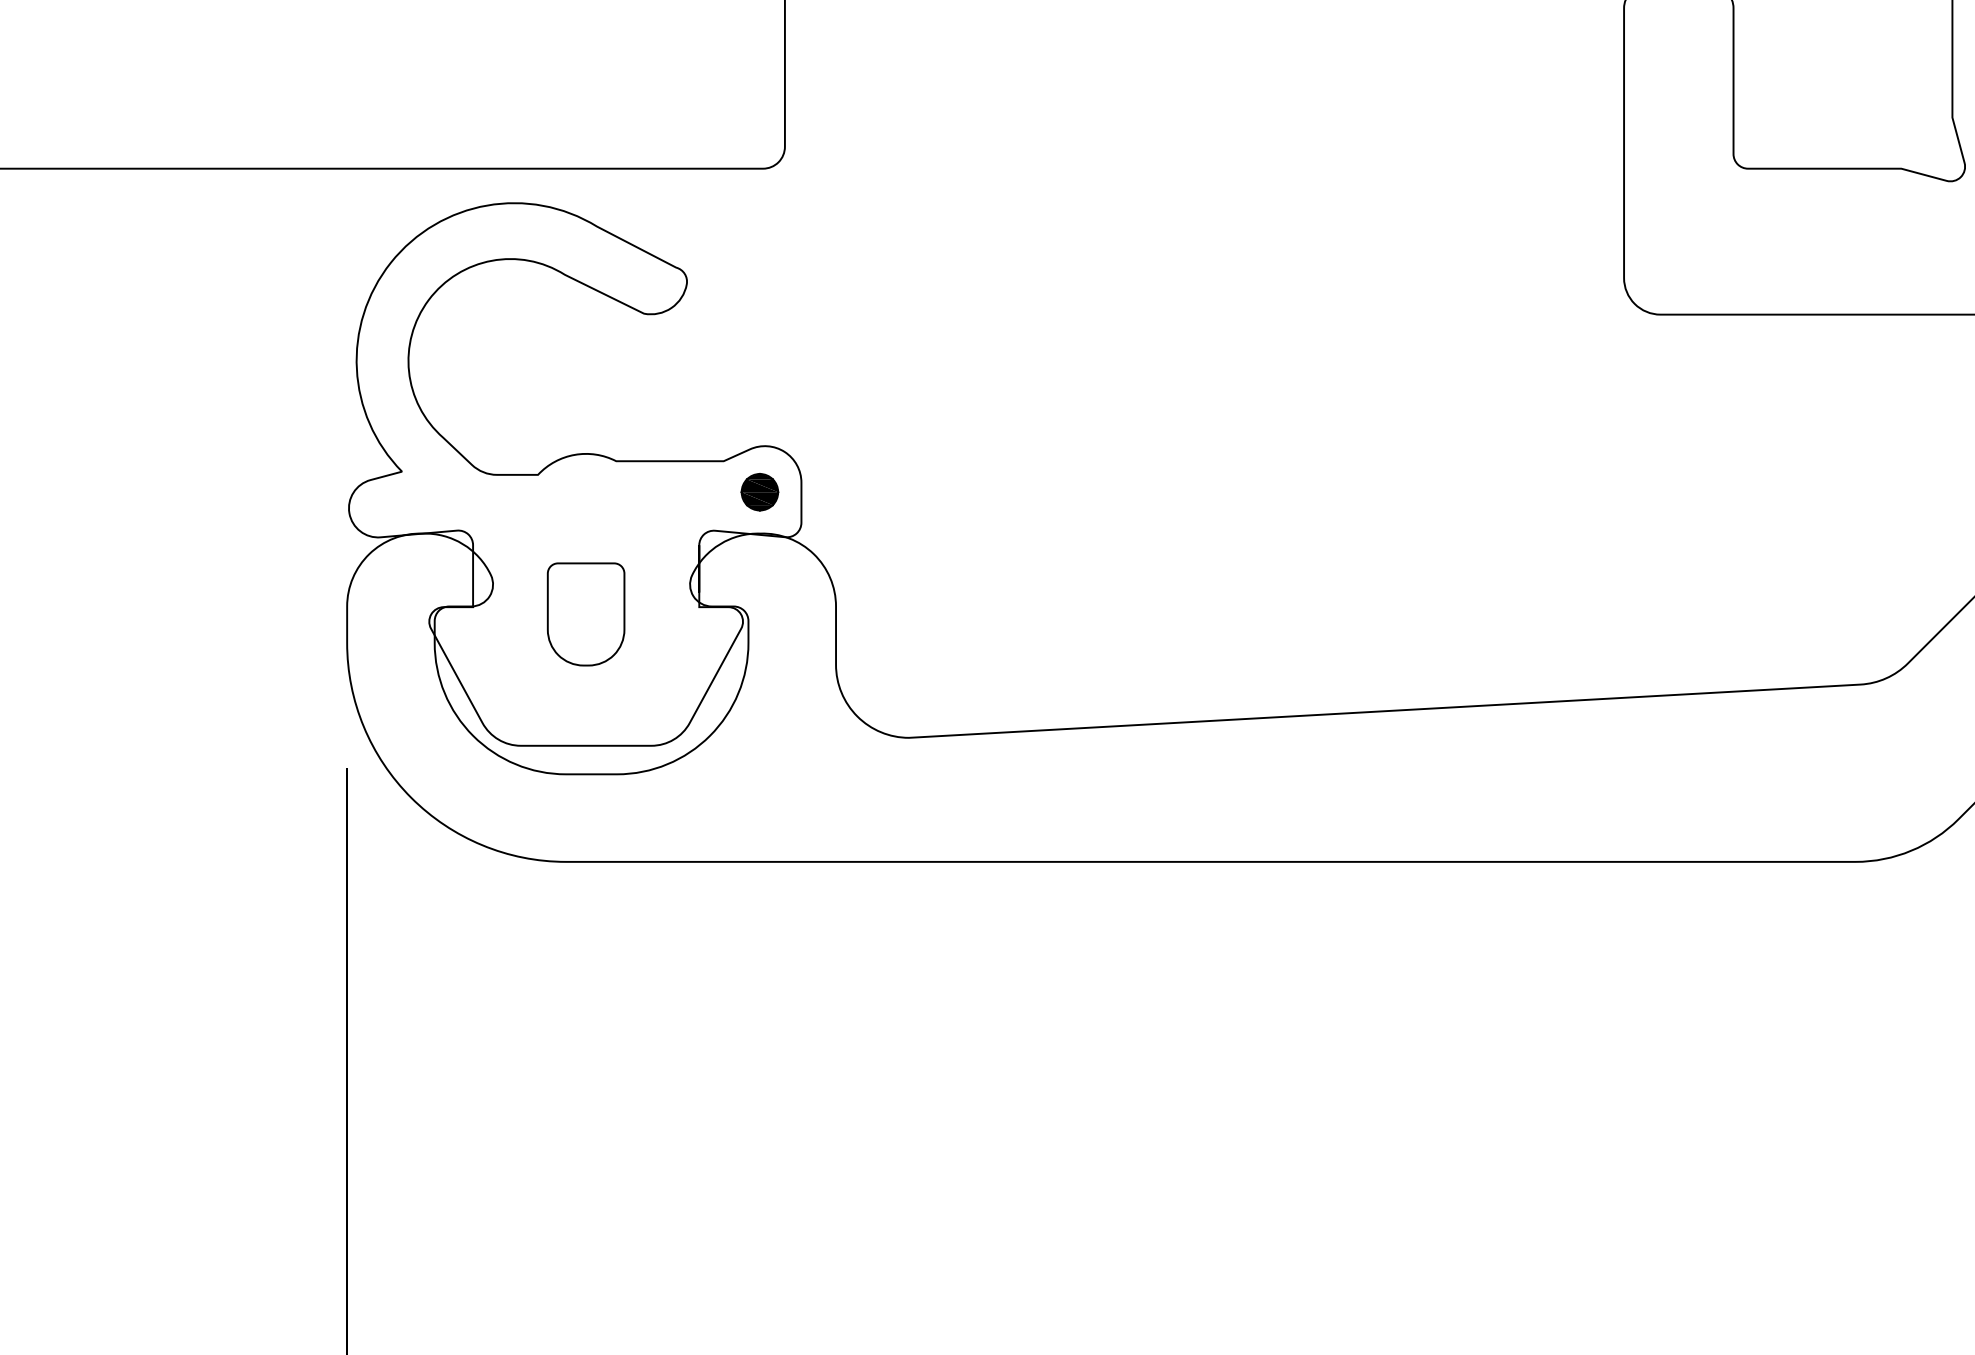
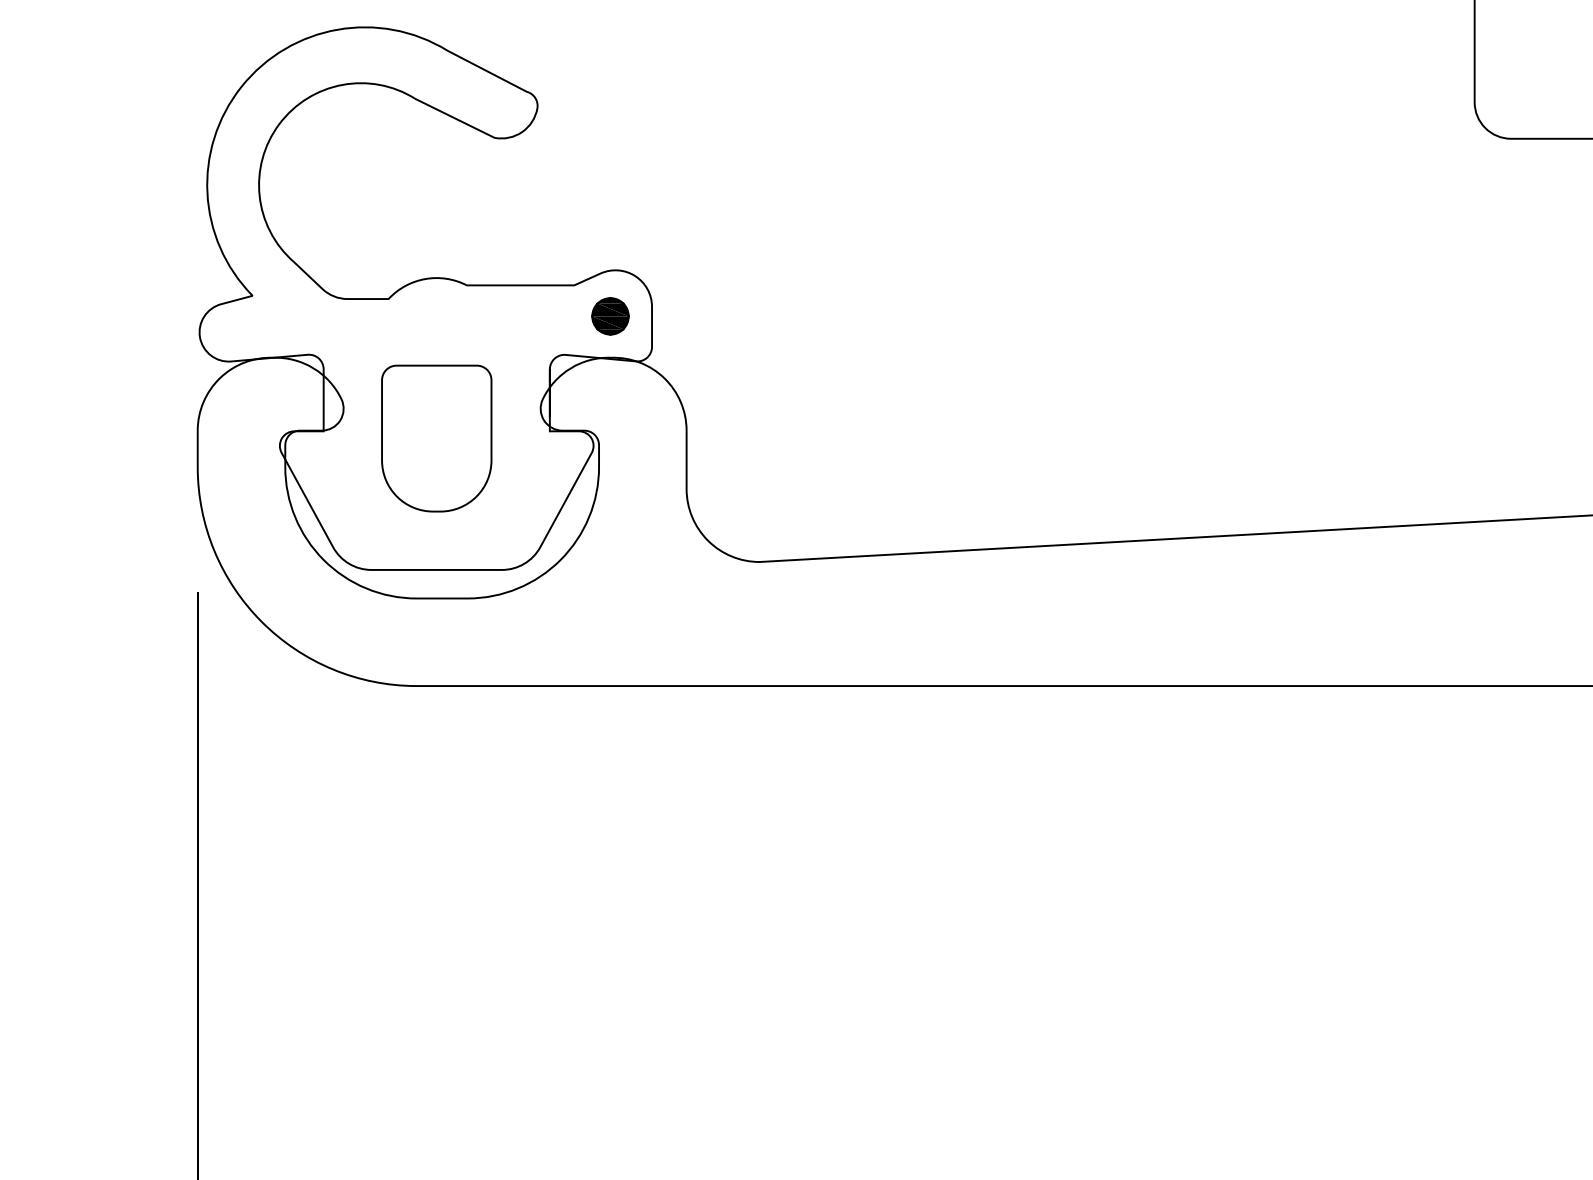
part: (585, 614) -> (436, 438), size x1.43

